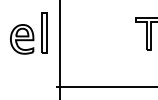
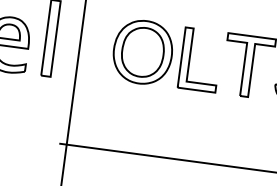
part: (105, 33) -> (165, 54), added

